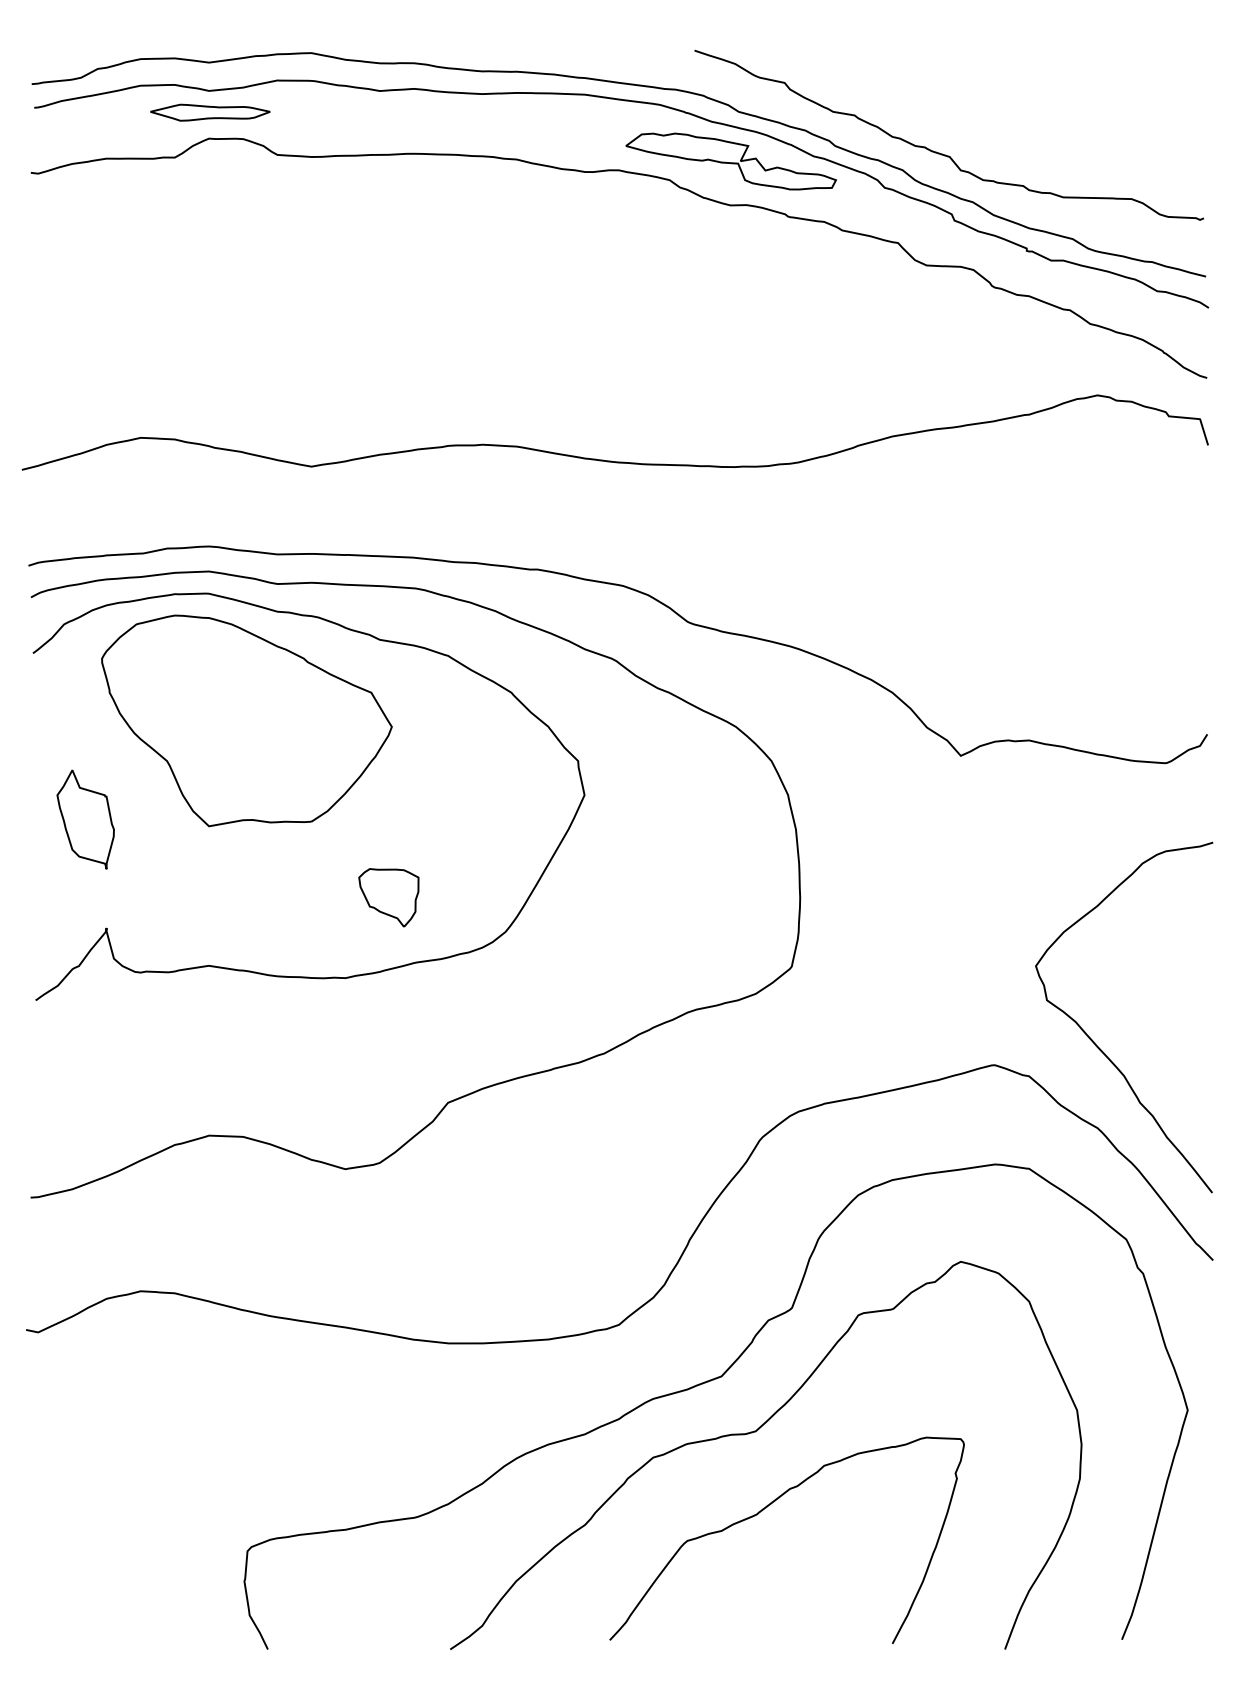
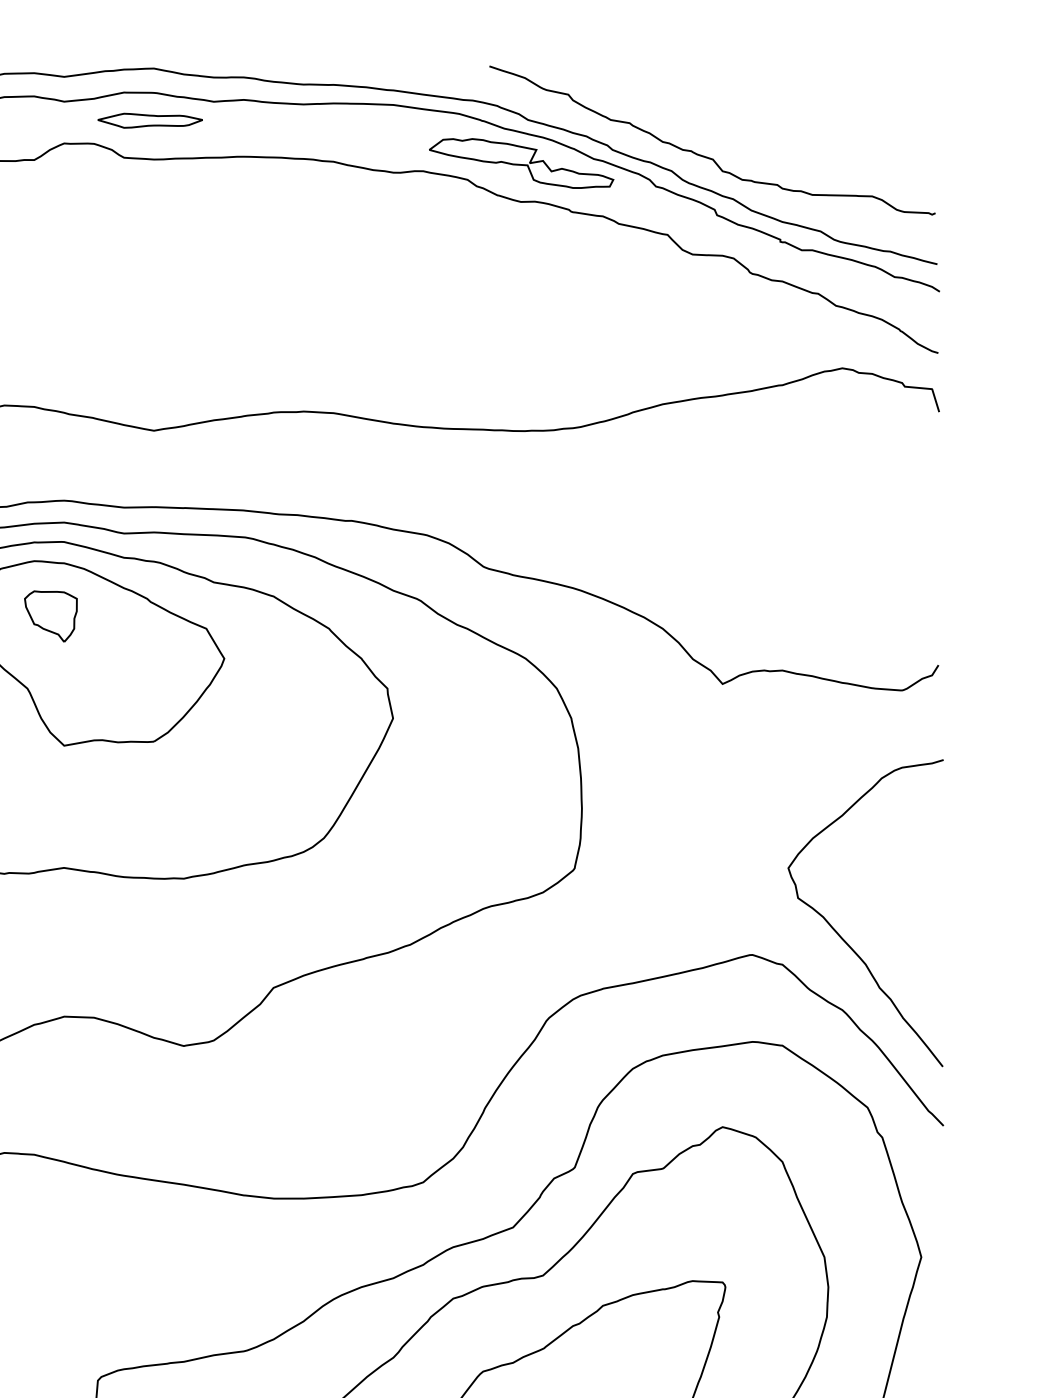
part: (210, 112) -> (150, 120), moved
part: (388, 897) -> (50, 616), moved

